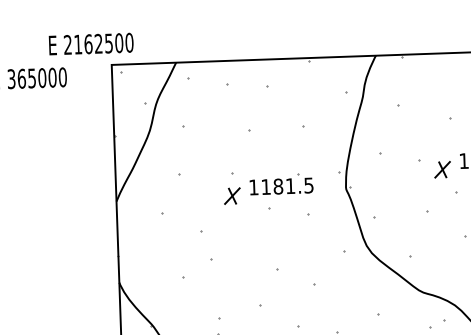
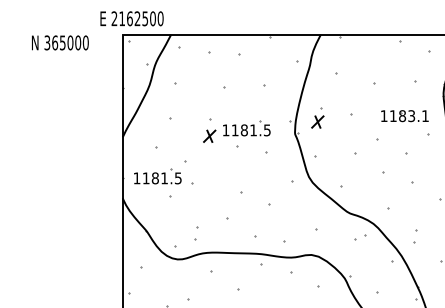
text: (90, 43) -> (131, 18), moved
part: (442, 169) -> (317, 121), moved
part: (164, 252) -> (157, 176), added

